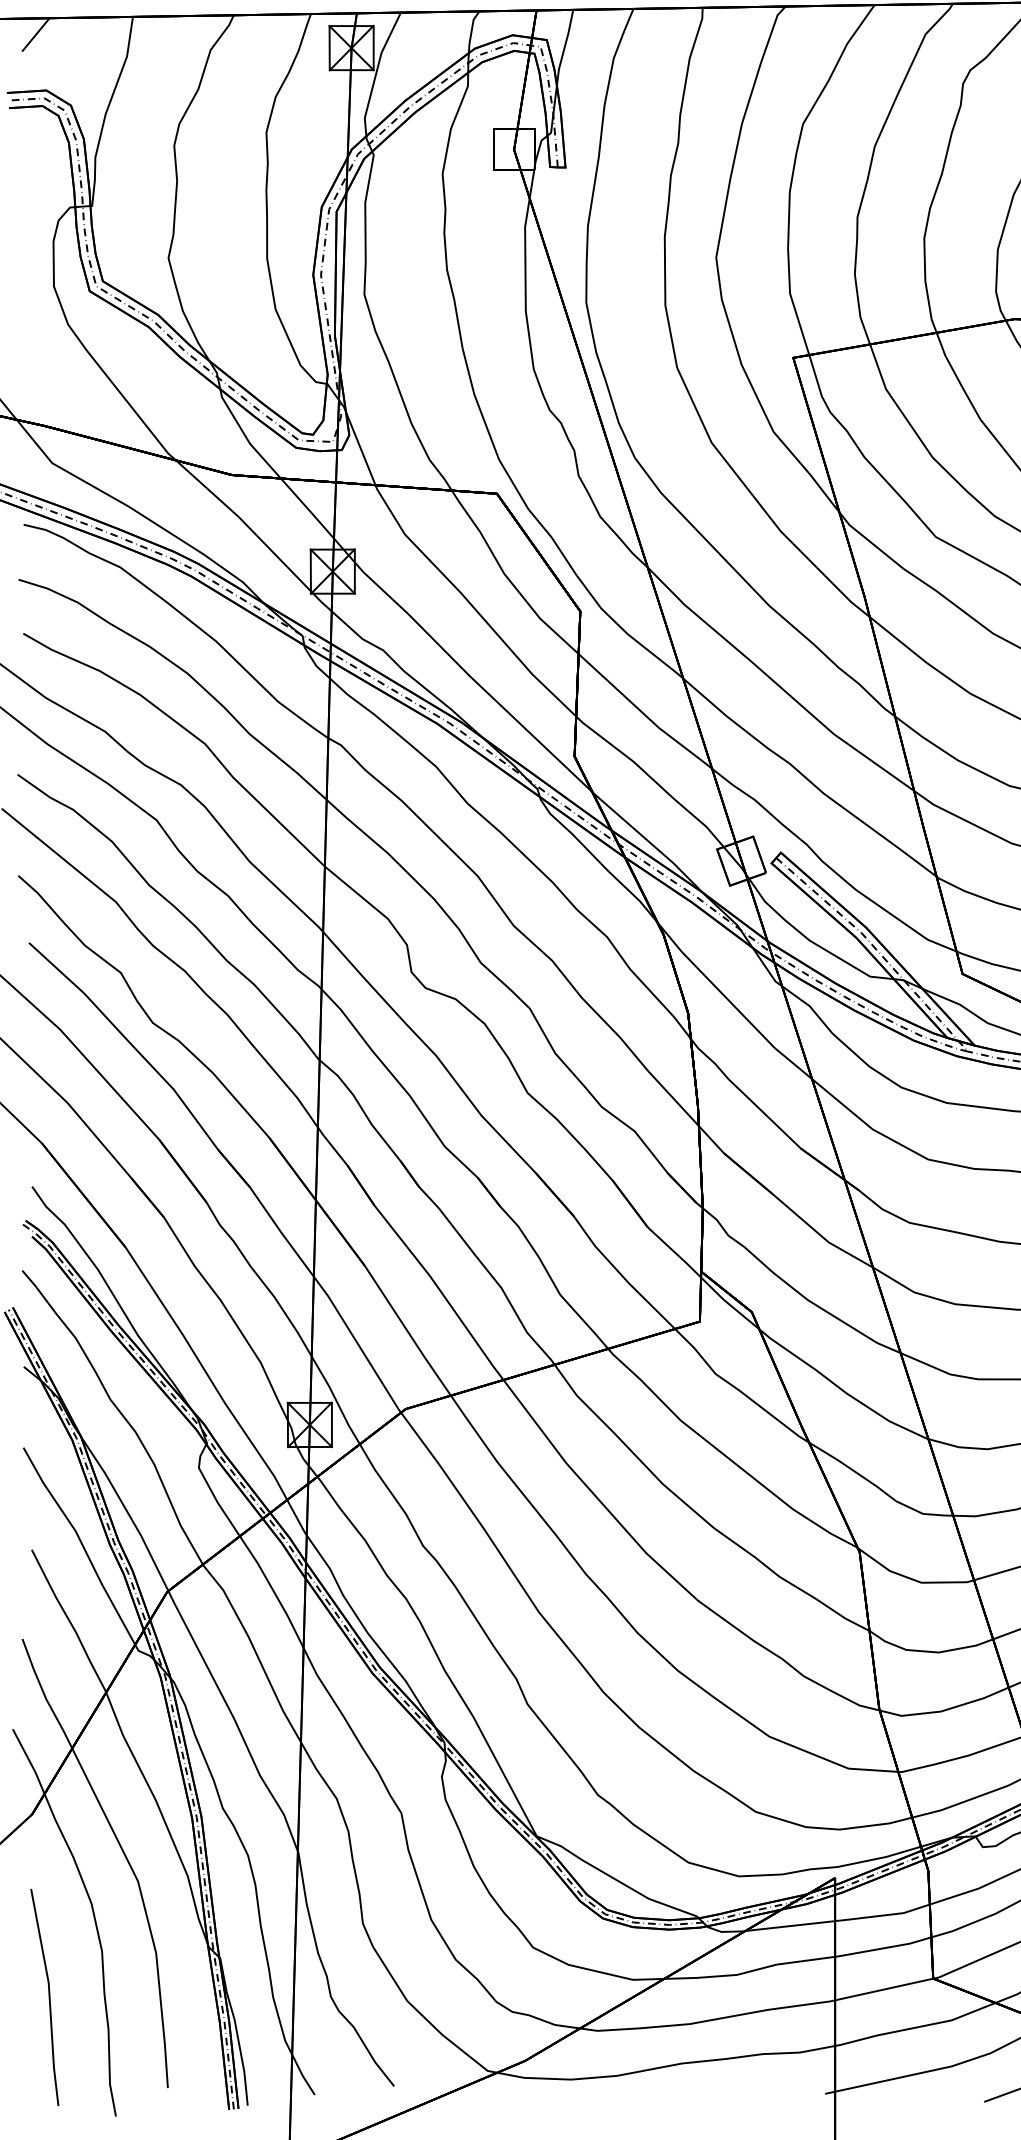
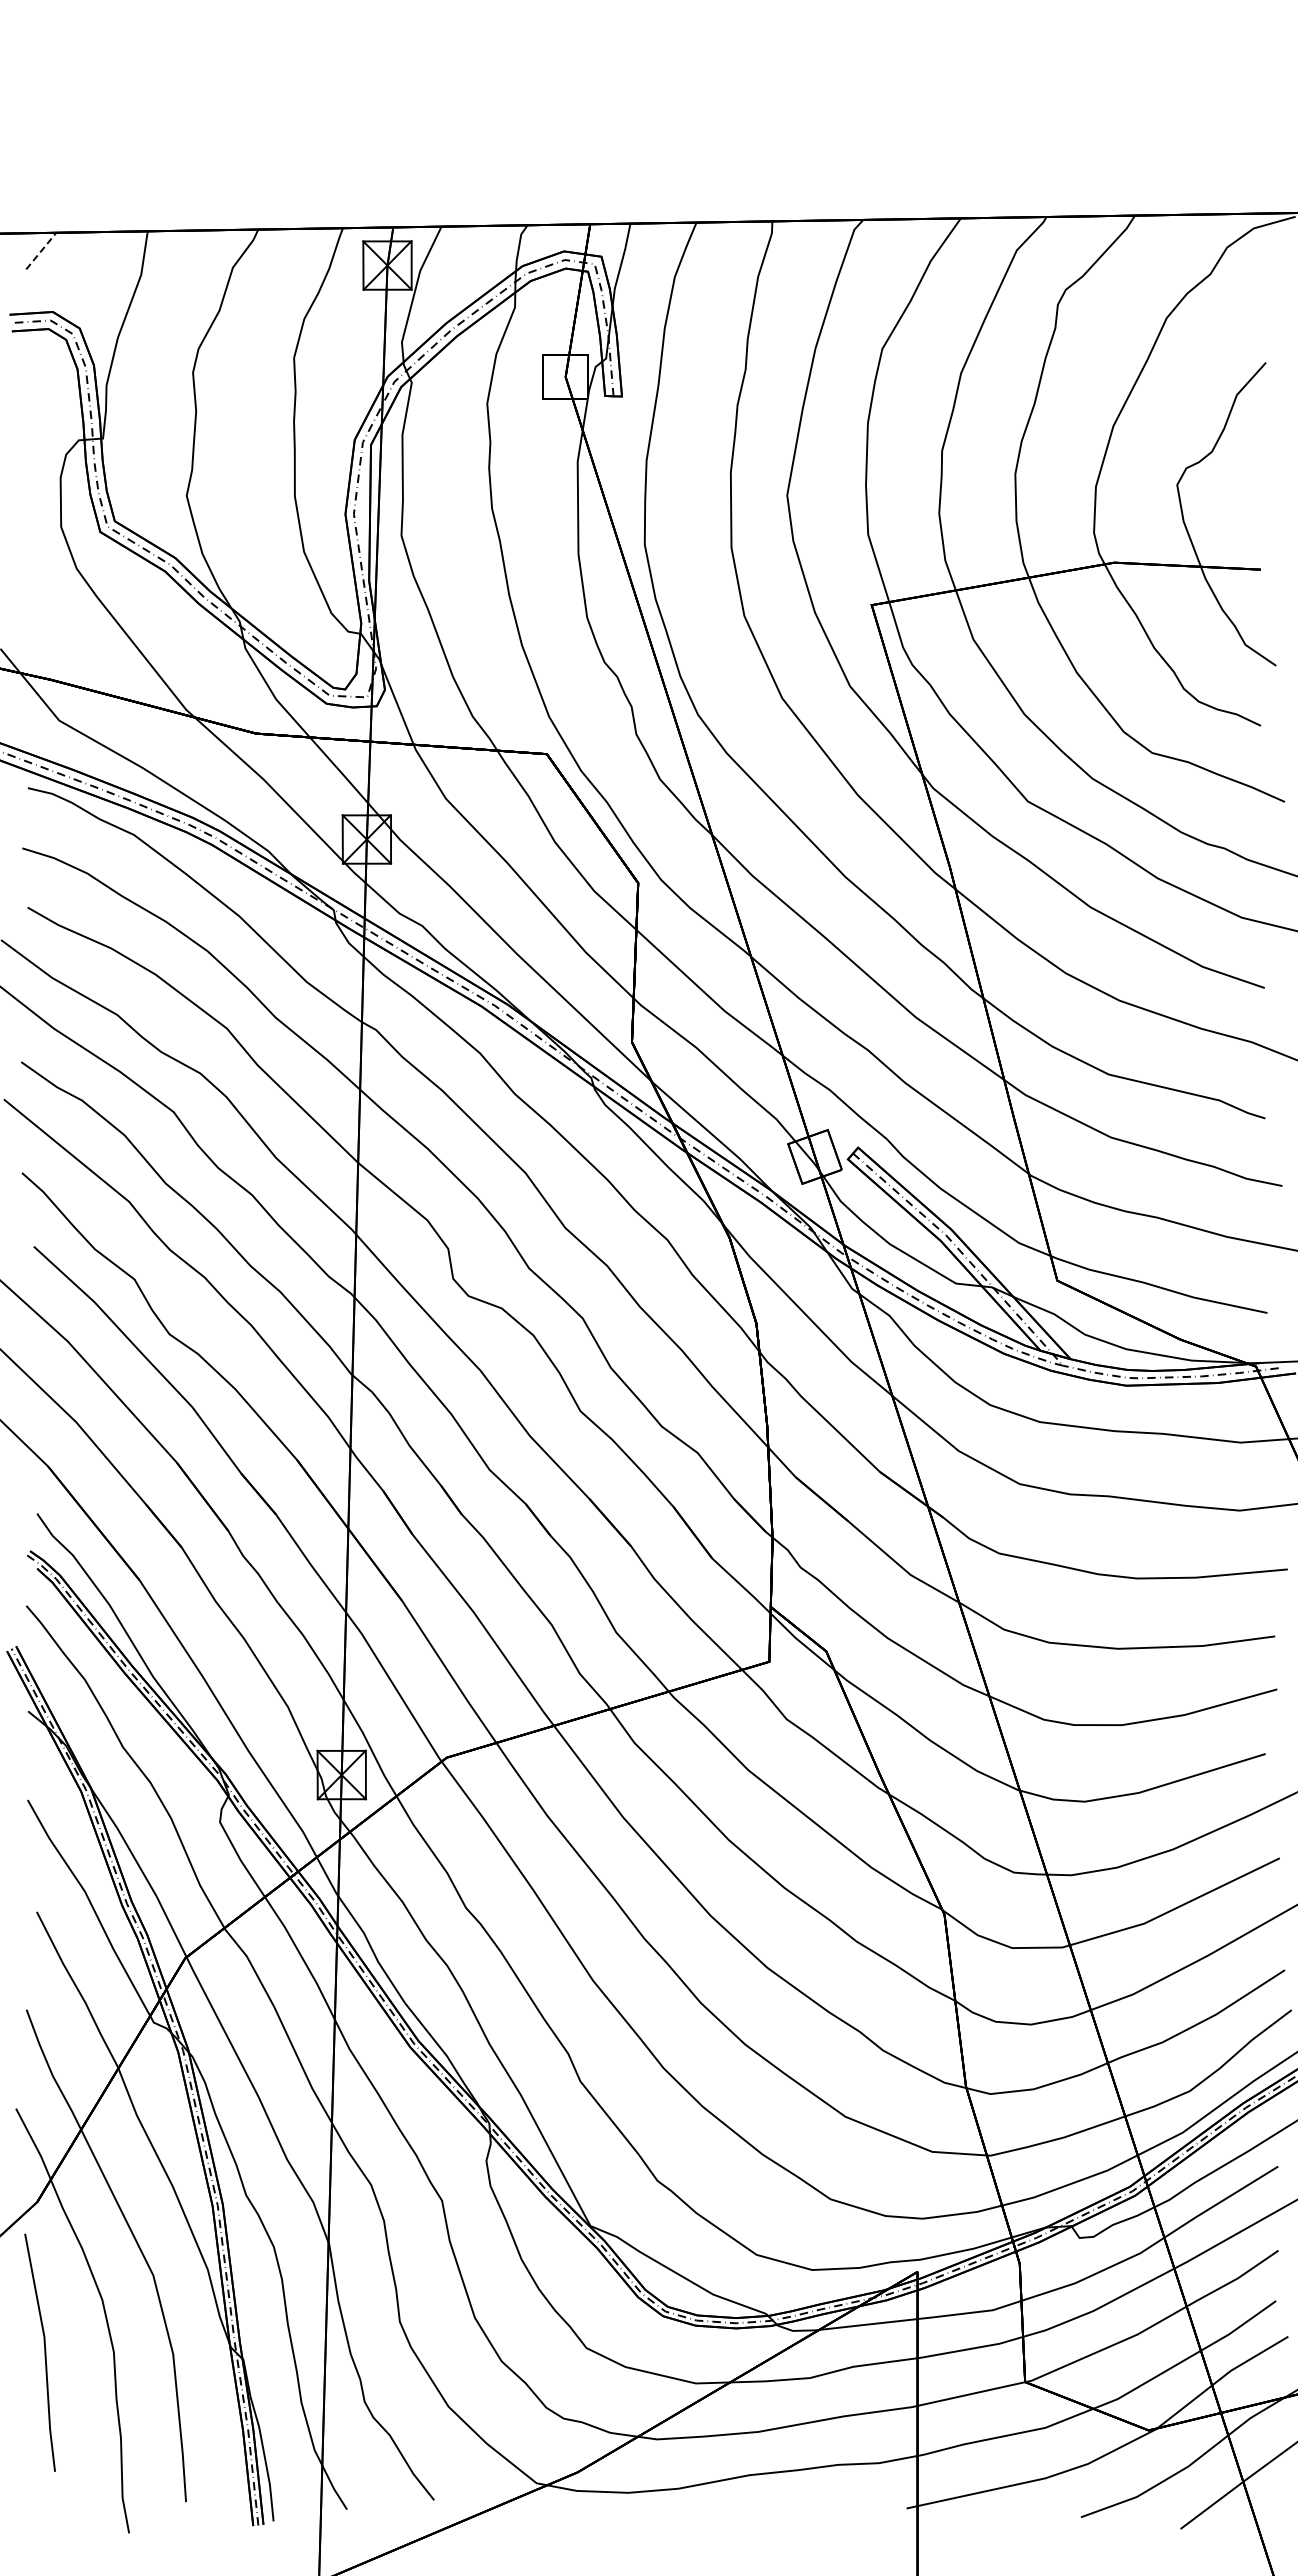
line: (36, 35) -> (41, 251), solid -> dashed
line: (48, 1997) -> (44, 2352), moved

